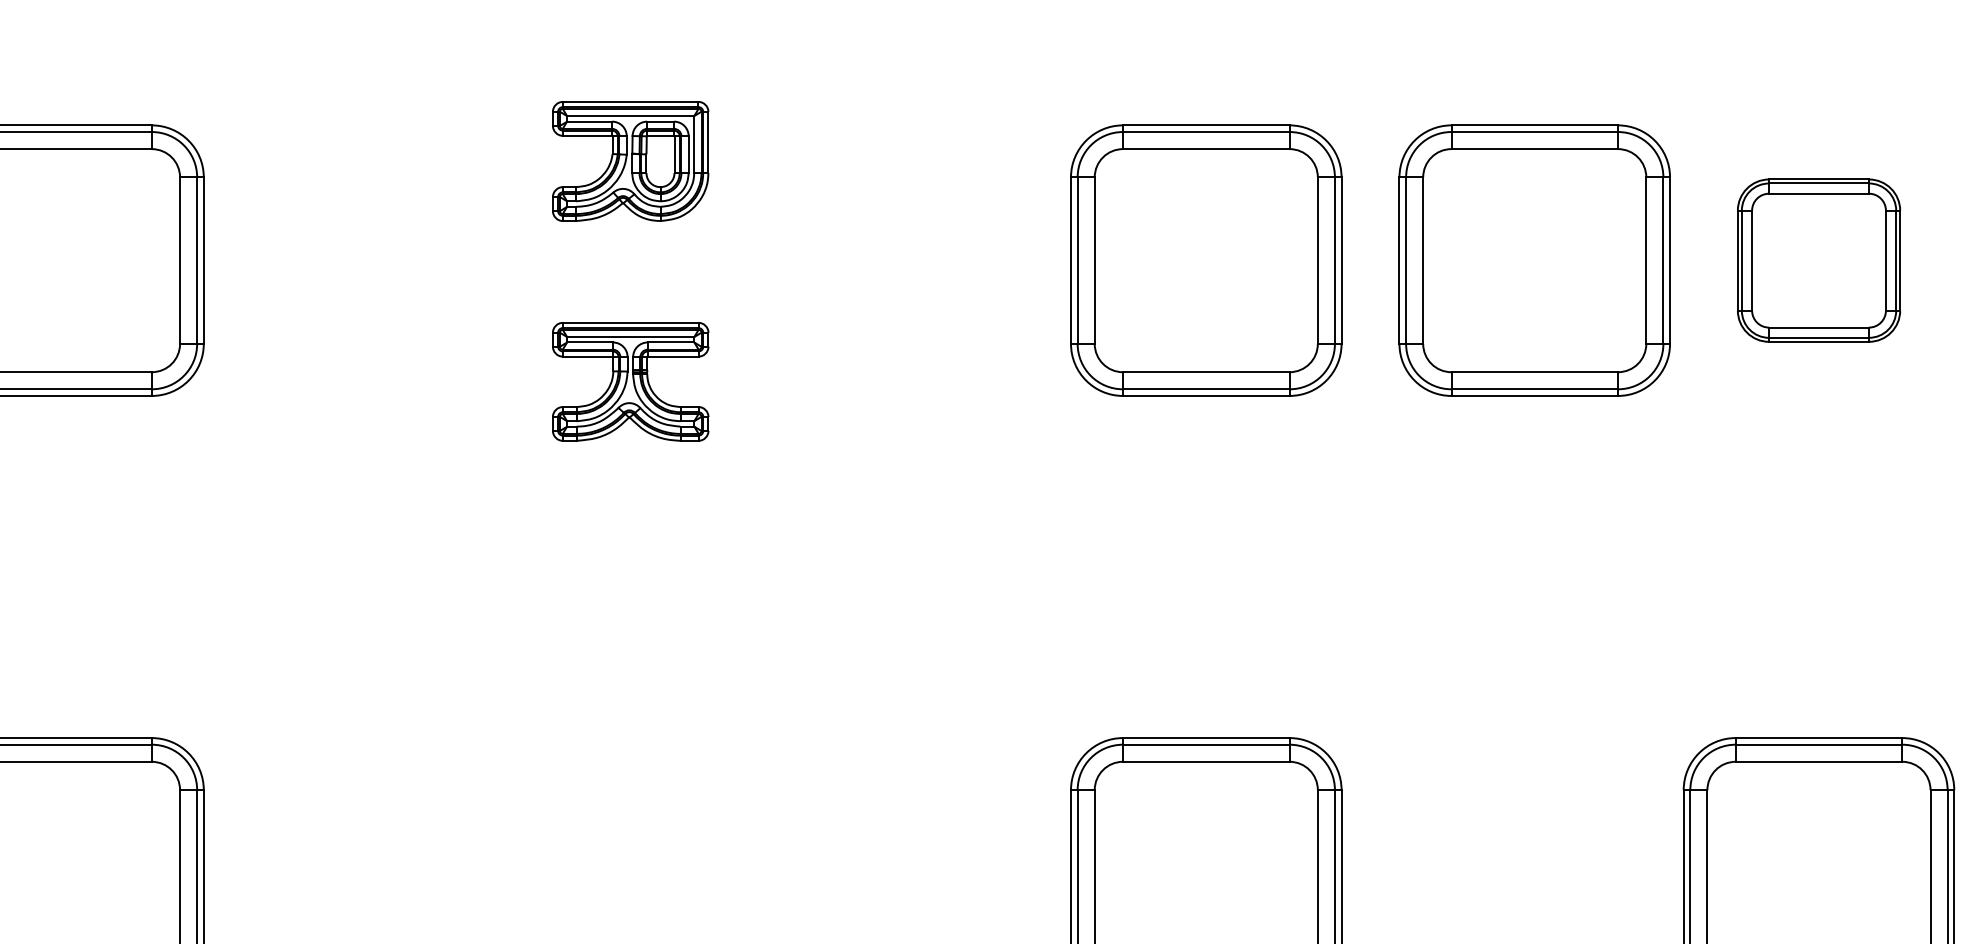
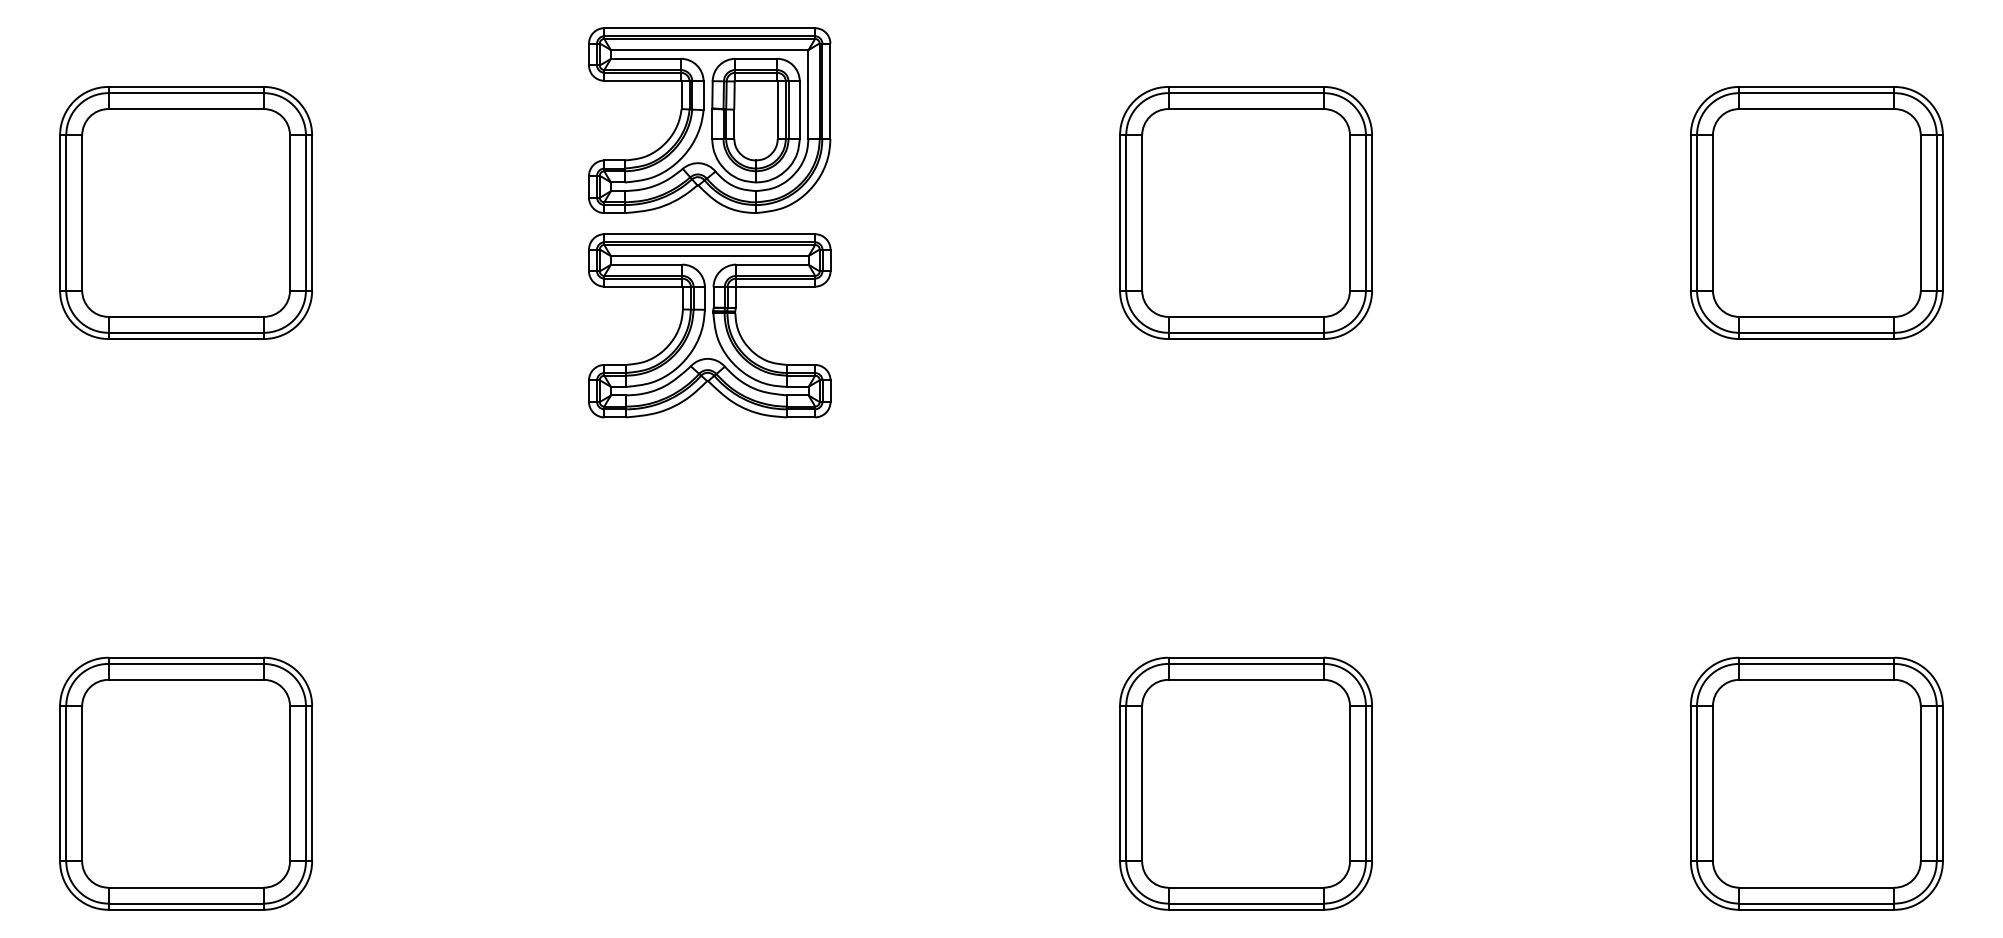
part: (630, 161) -> (709, 120), size x1.67
part: (1534, 260) -> (1551, 212), removed
part: (1818, 260) -> (1816, 212), size x1.67
part: (630, 381) -> (709, 325), size x1.67

